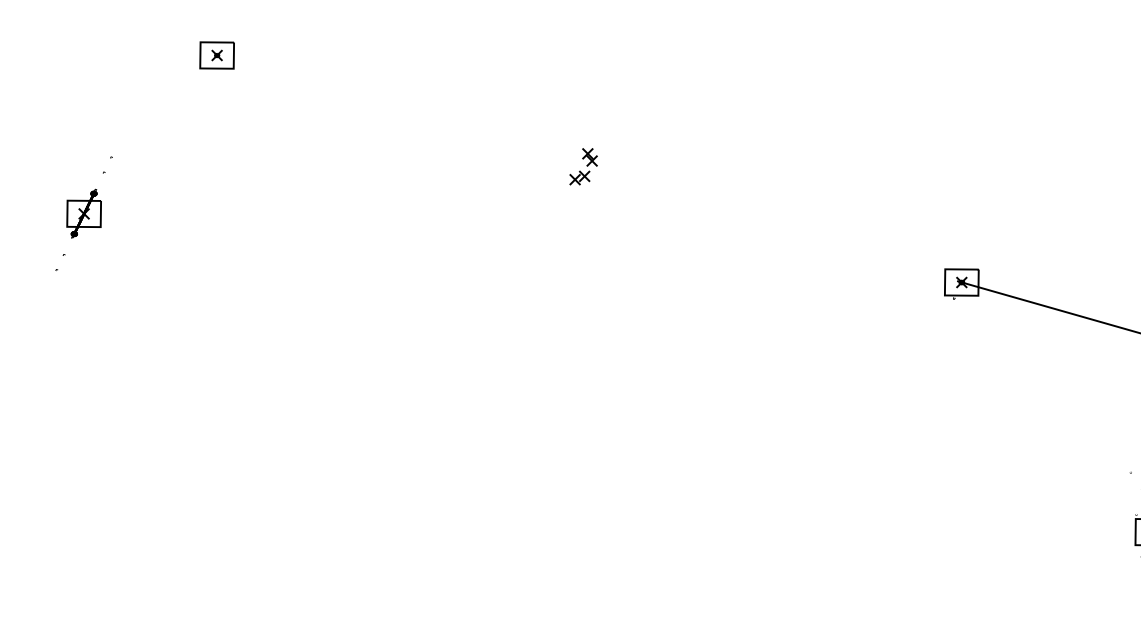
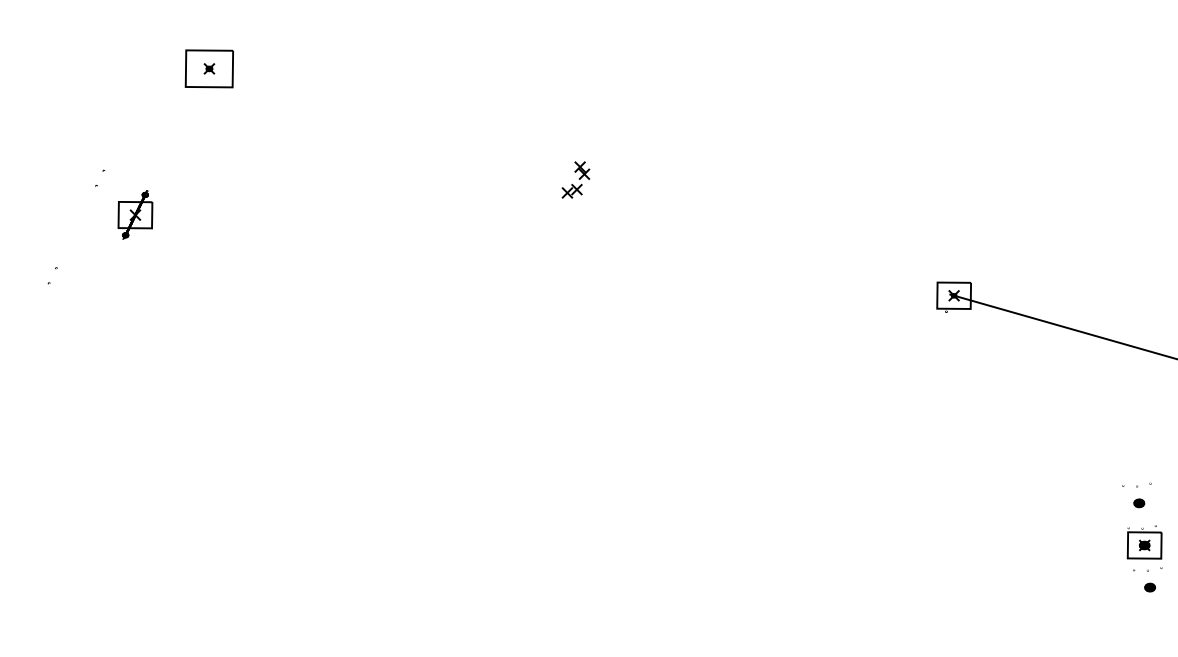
part: (217, 55) -> (209, 68), size x1.4
part: (84, 213) -> (135, 214), moved

